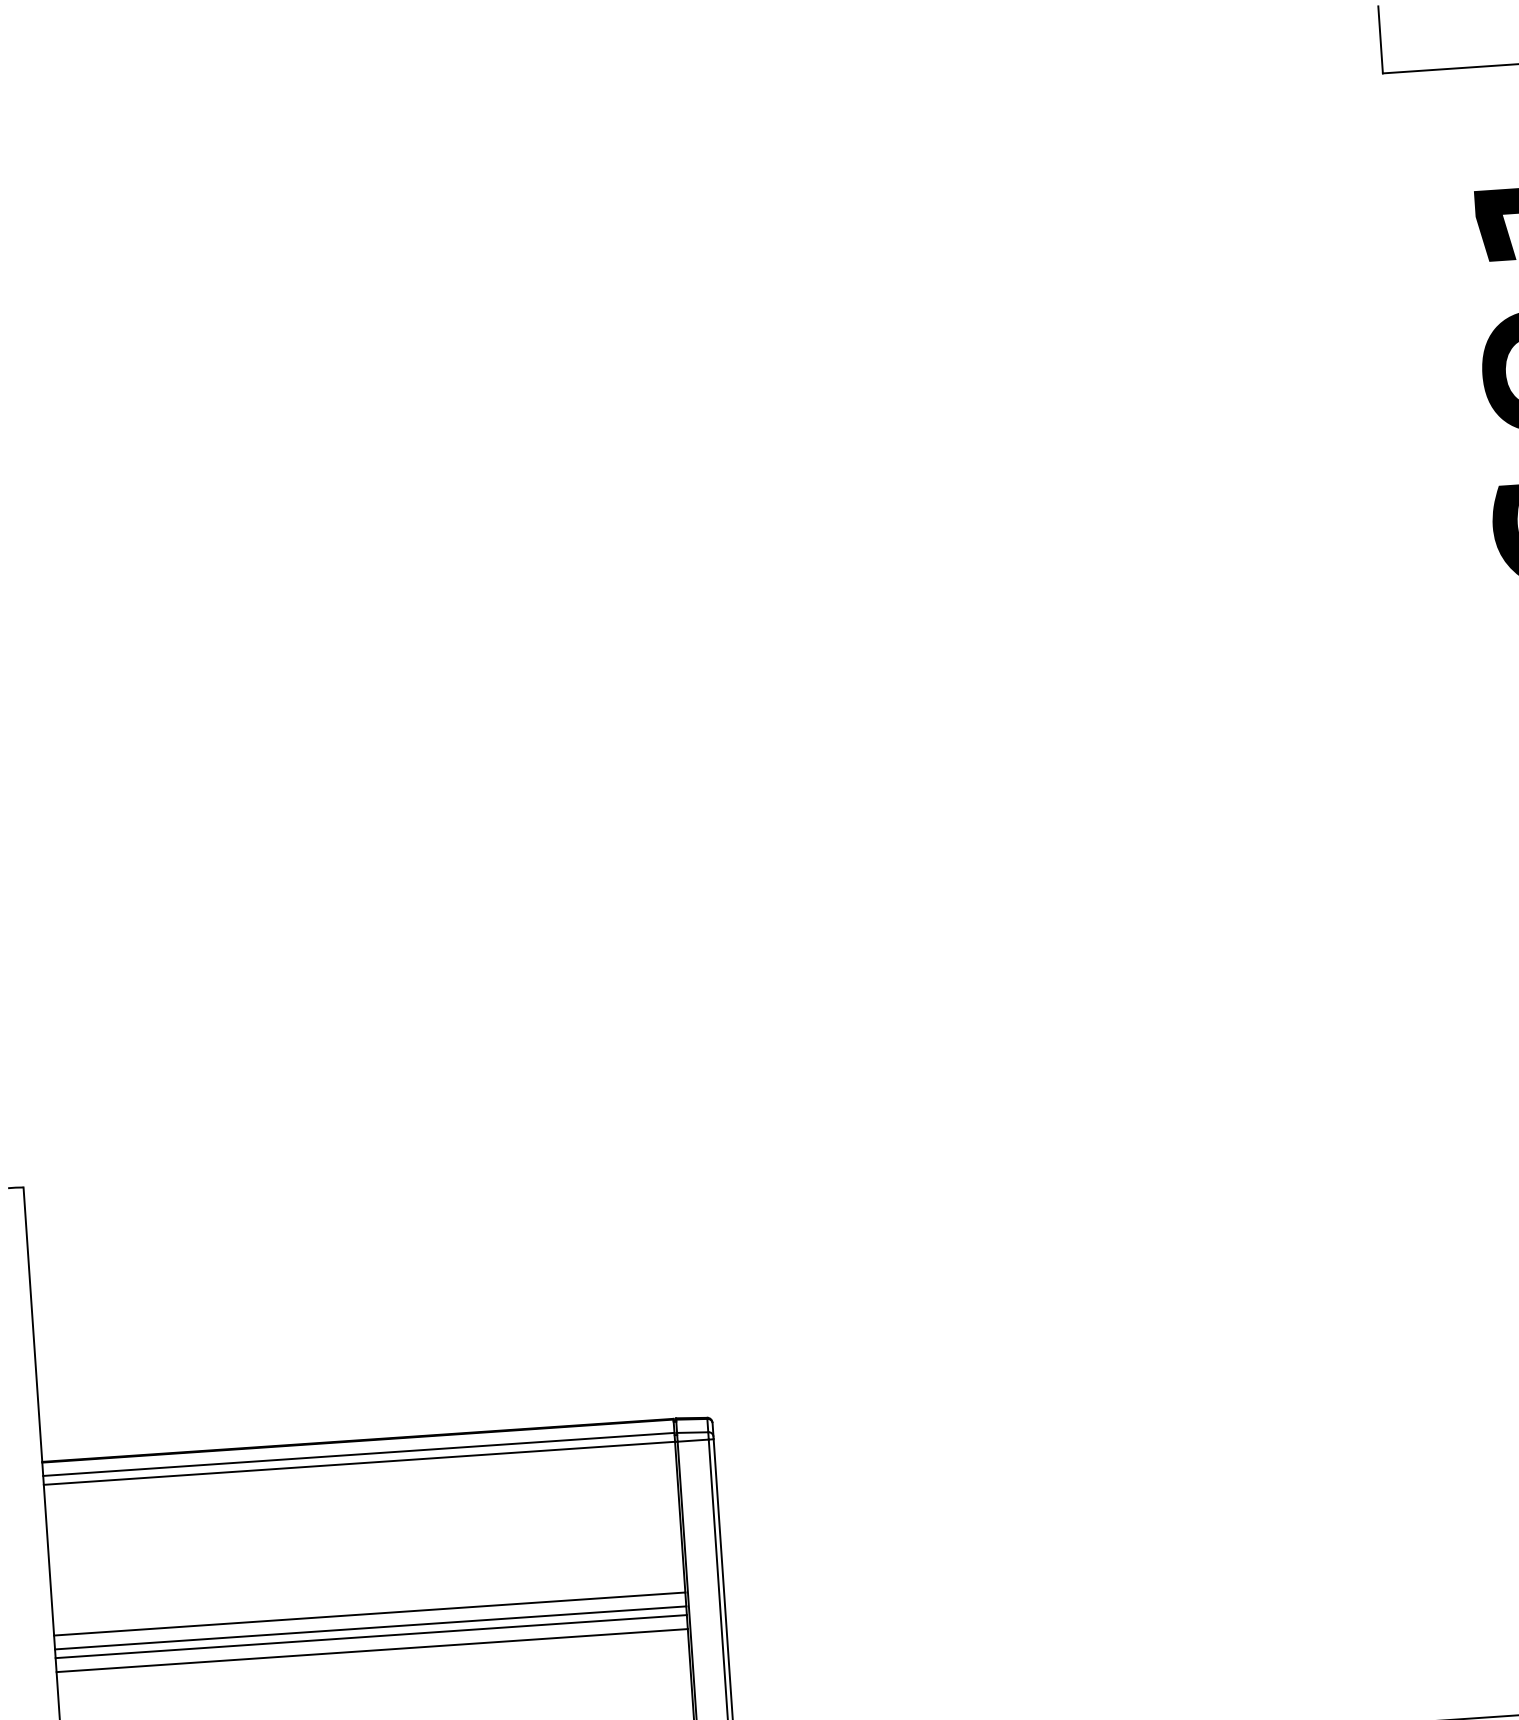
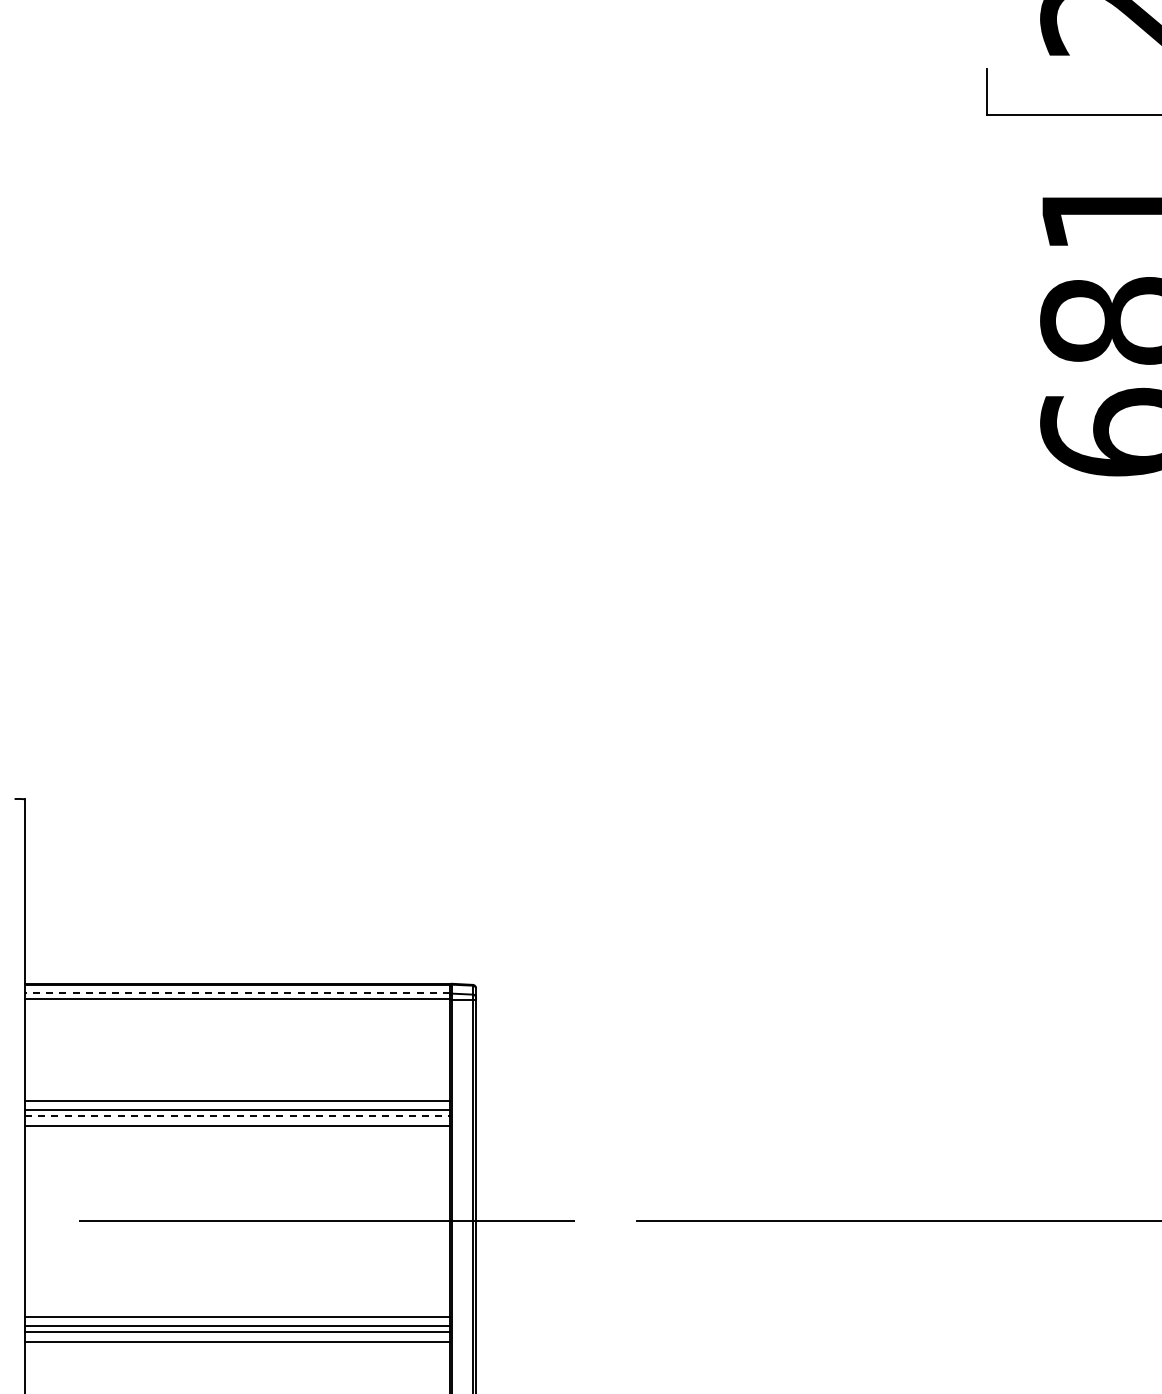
line: (358, 1454) -> (237, 993), solid -> dashed
line: (371, 1637) -> (237, 1116), solid -> dashed

